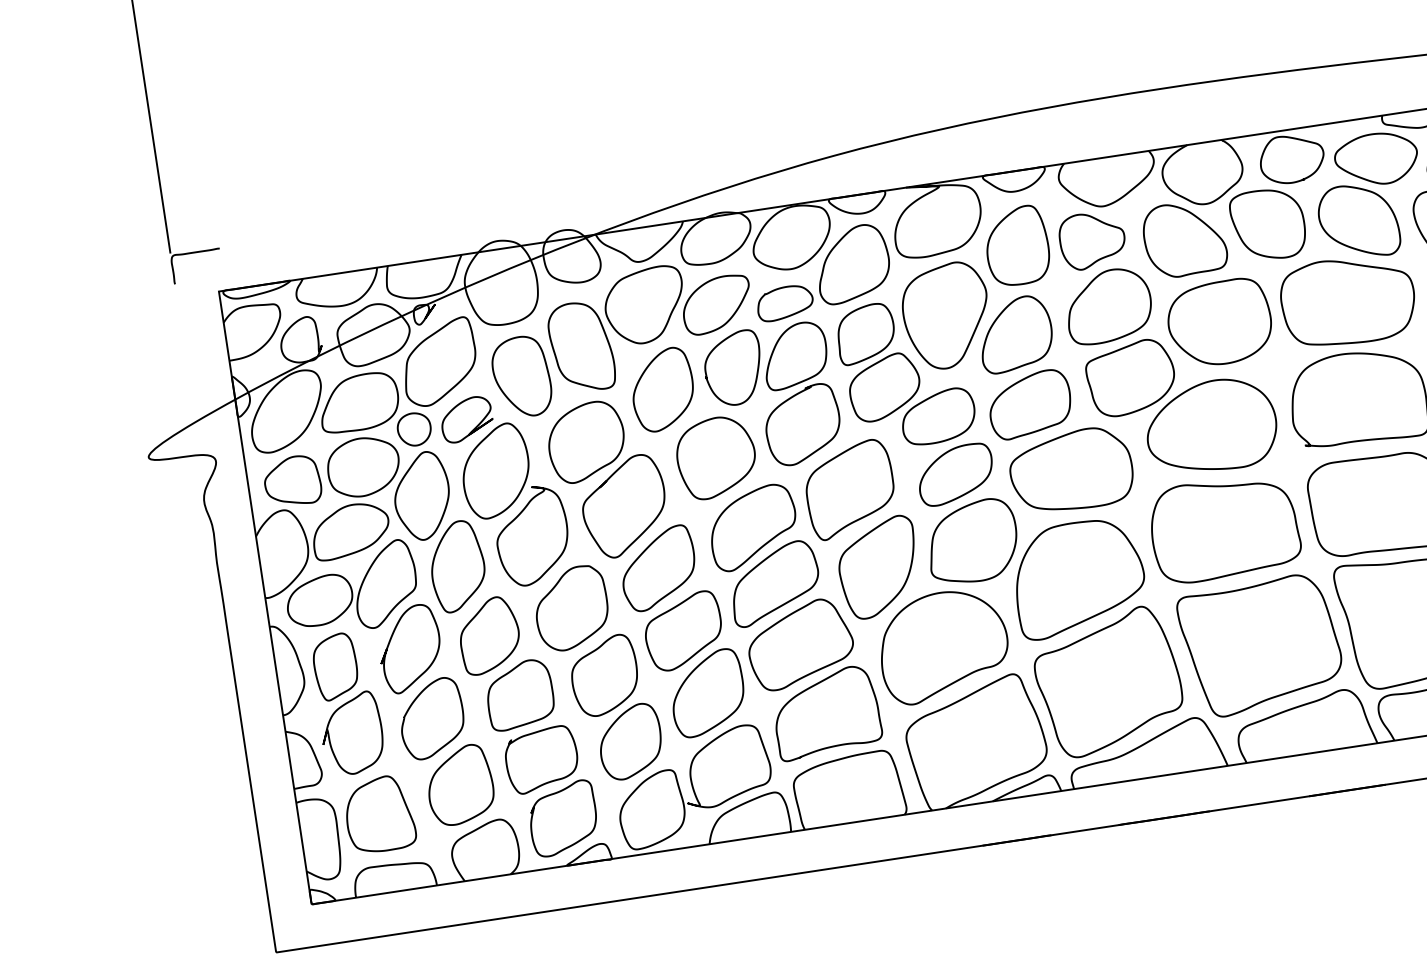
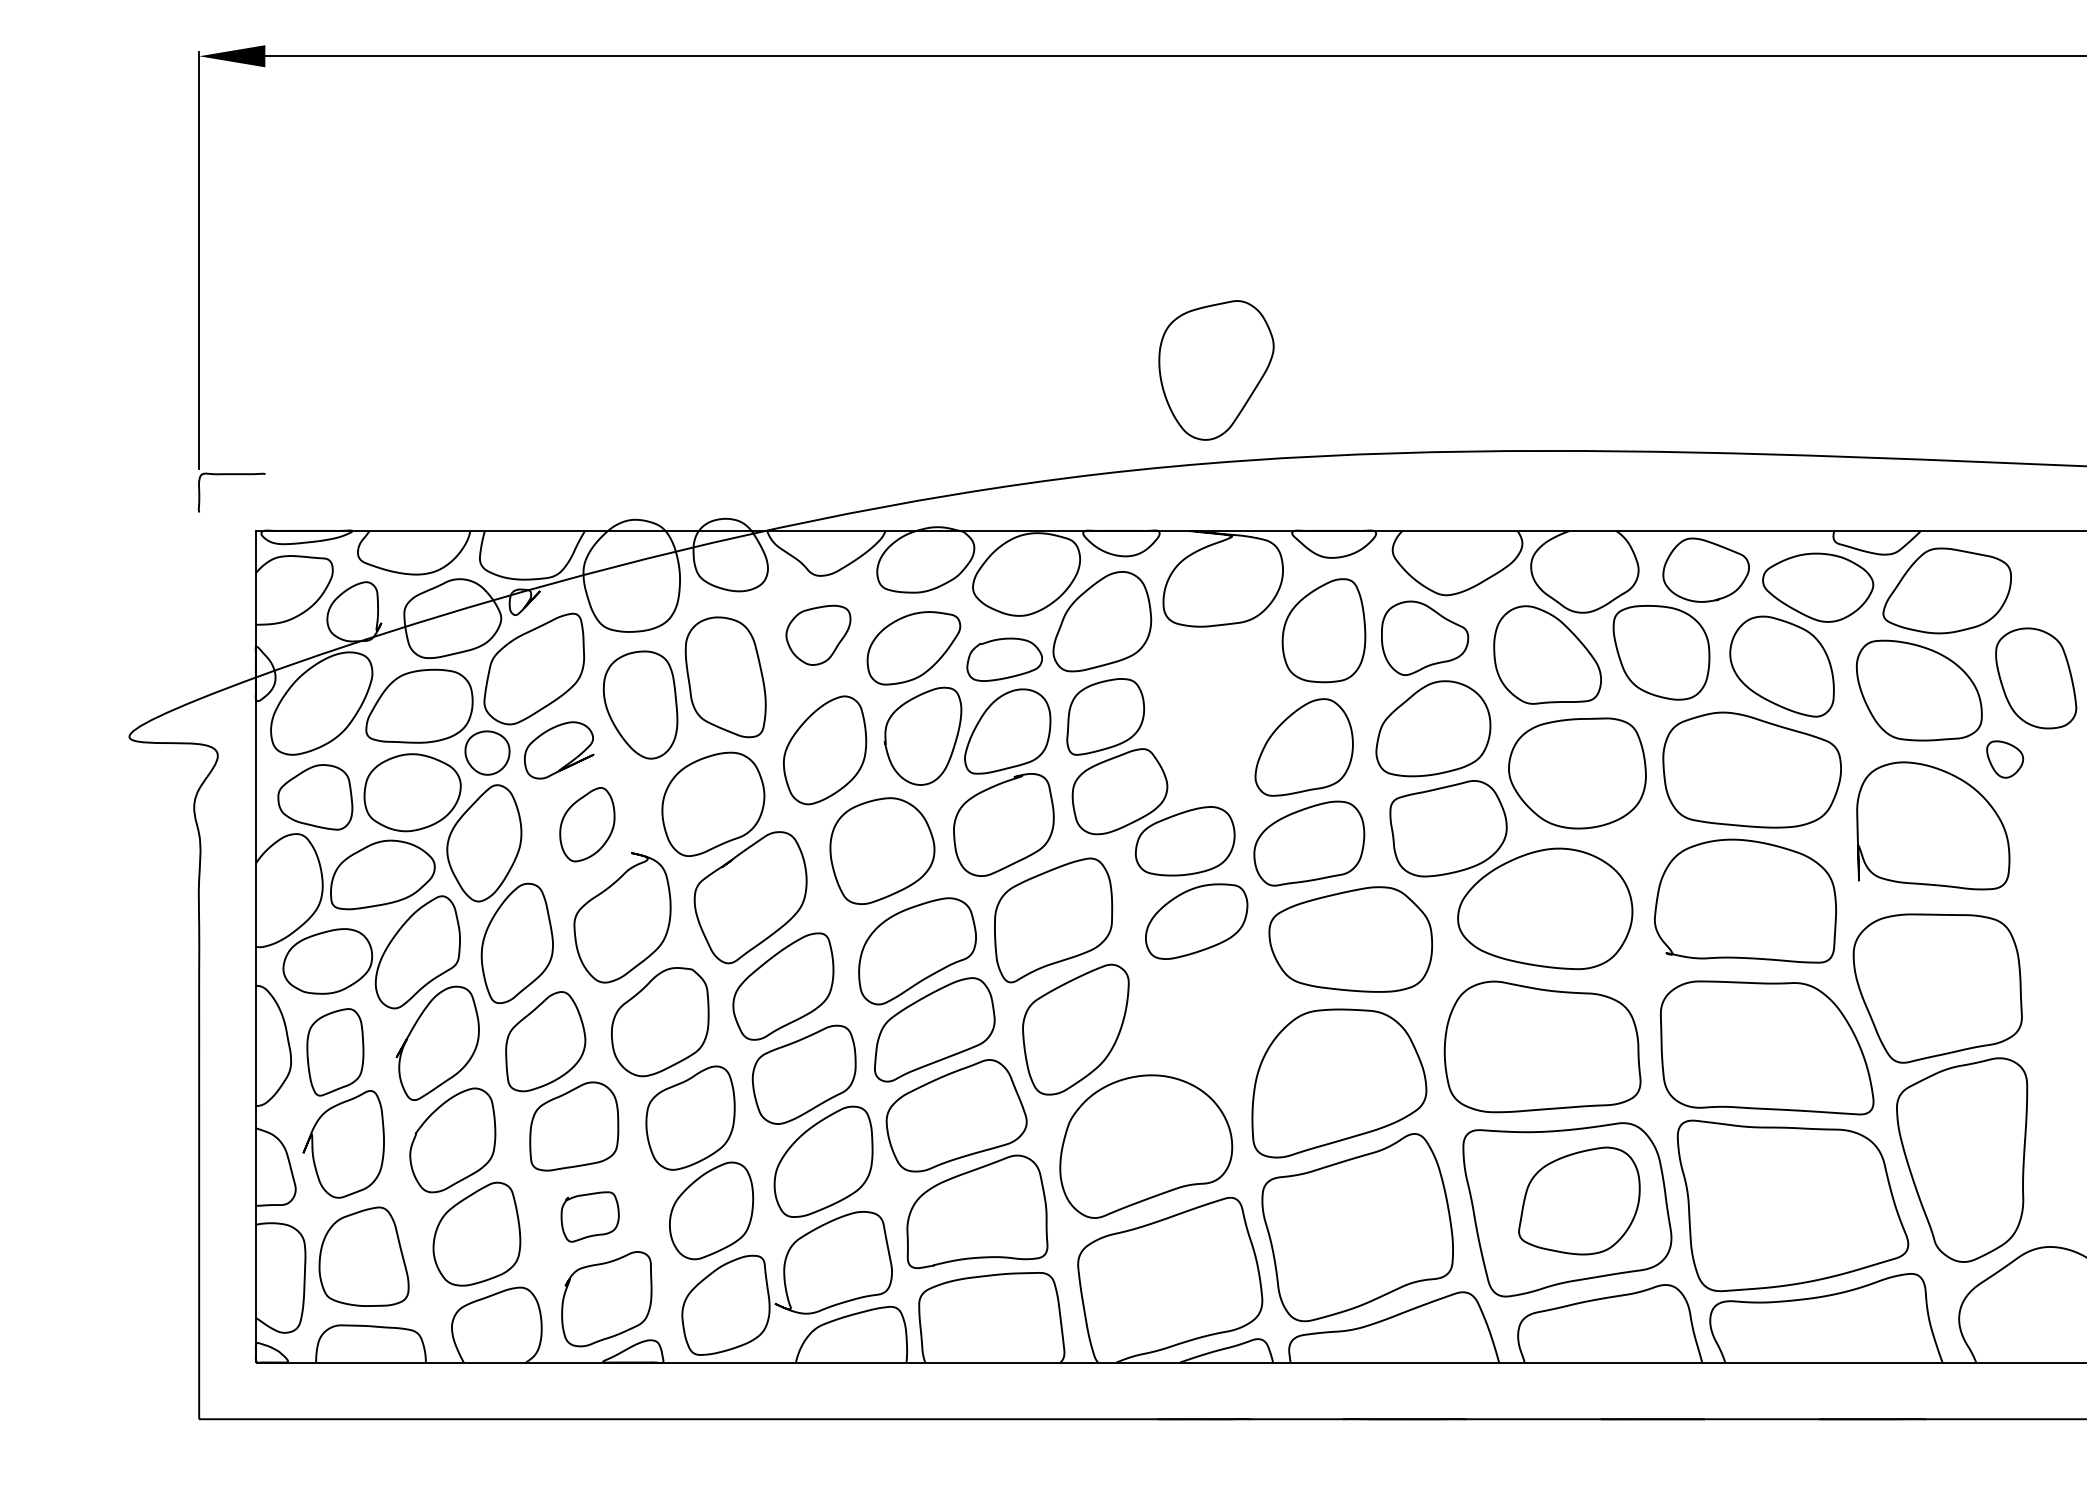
part: (645, 305) -> (818, 635), size x0.6
part: (946, 316) -> (1216, 370), moved
part: (496, 470) -> (587, 824), size x0.6
part: (972, 541) -> (1579, 1200), moved
part: (541, 759) -> (589, 1216), size x0.6

